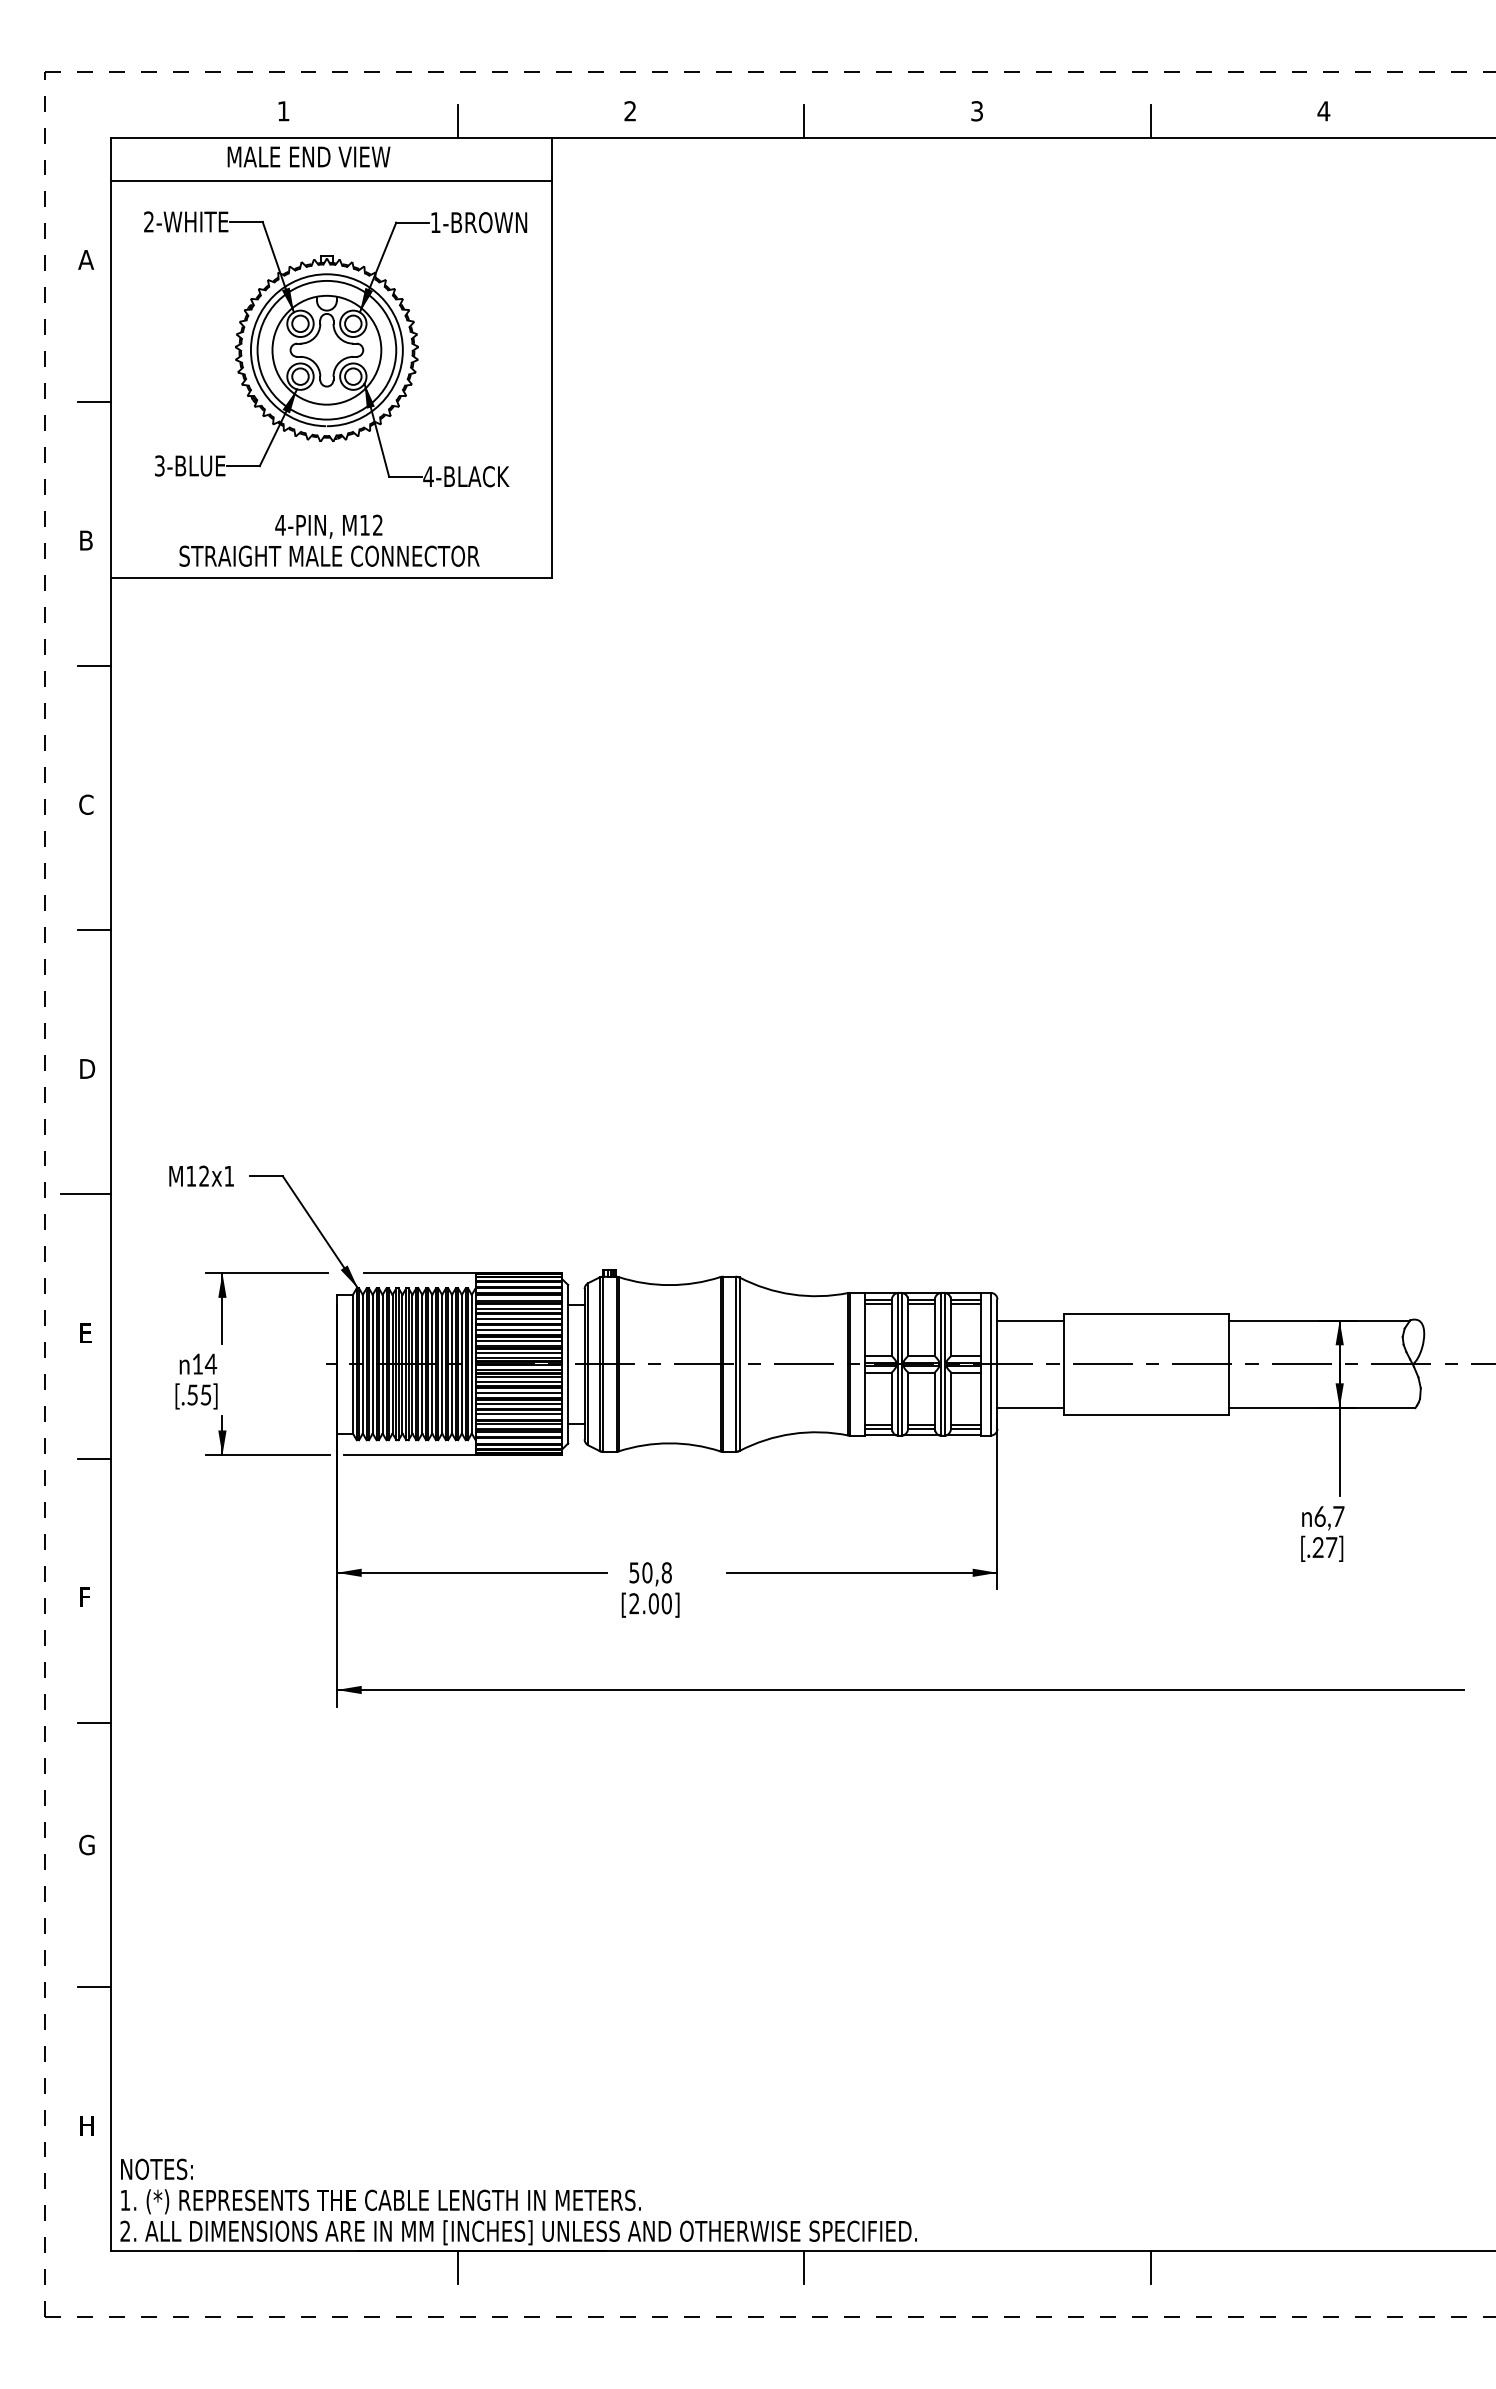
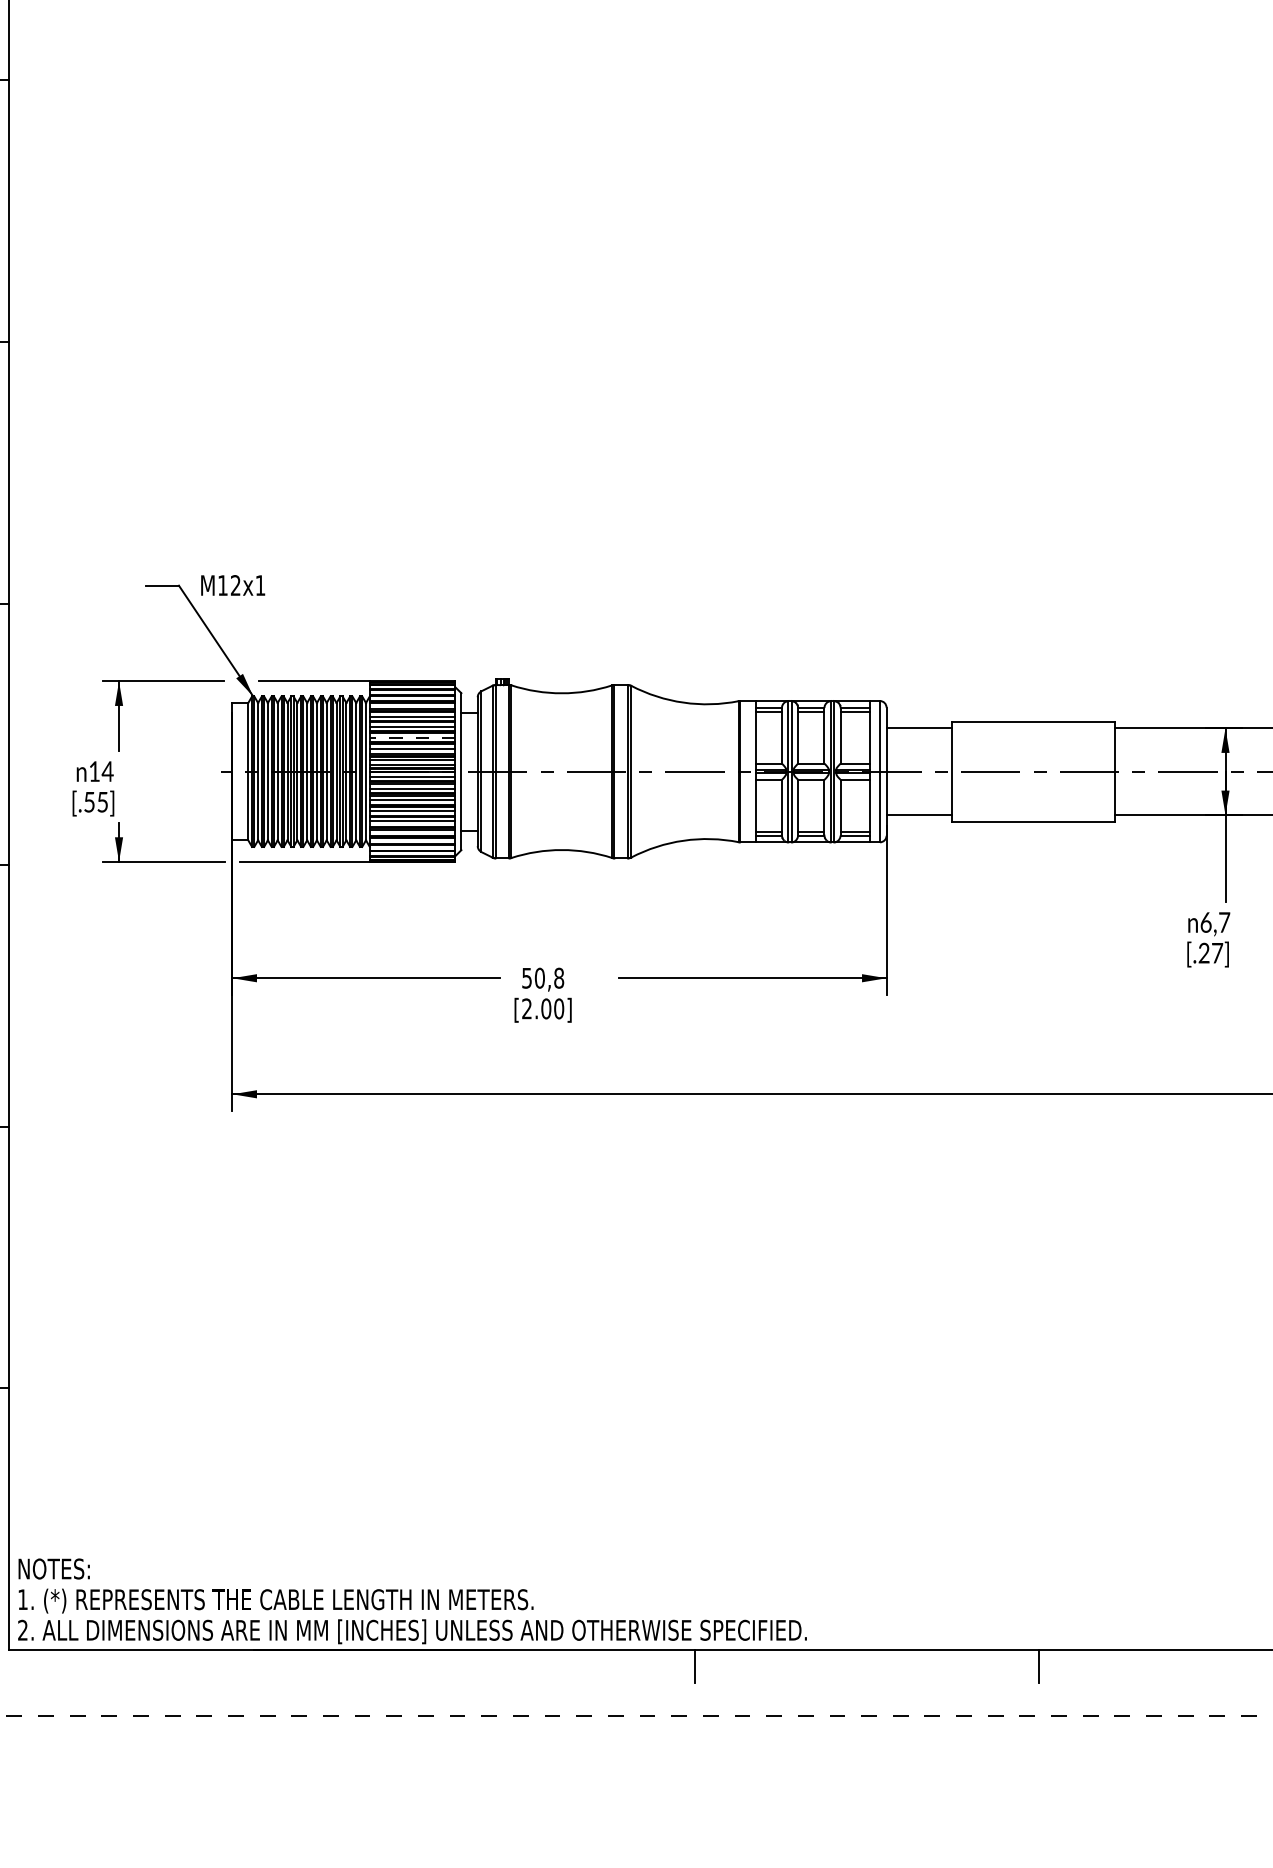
text: (201, 1175) -> (233, 584), moved
line: (518, 1329) -> (412, 737), solid -> dashed
line: (457, 2267) -> (351, 1666), removed

